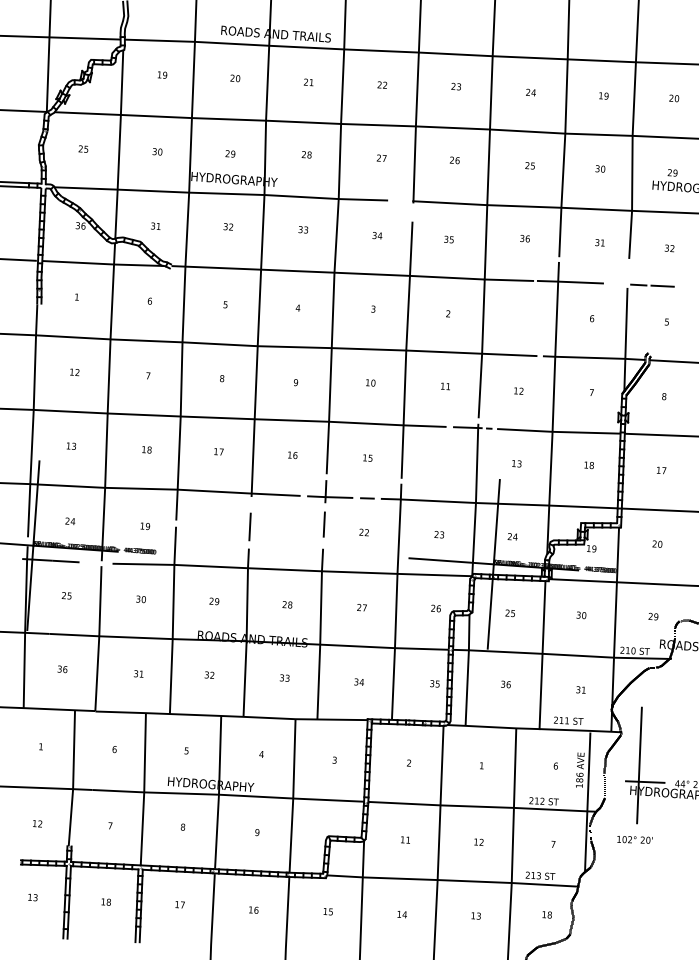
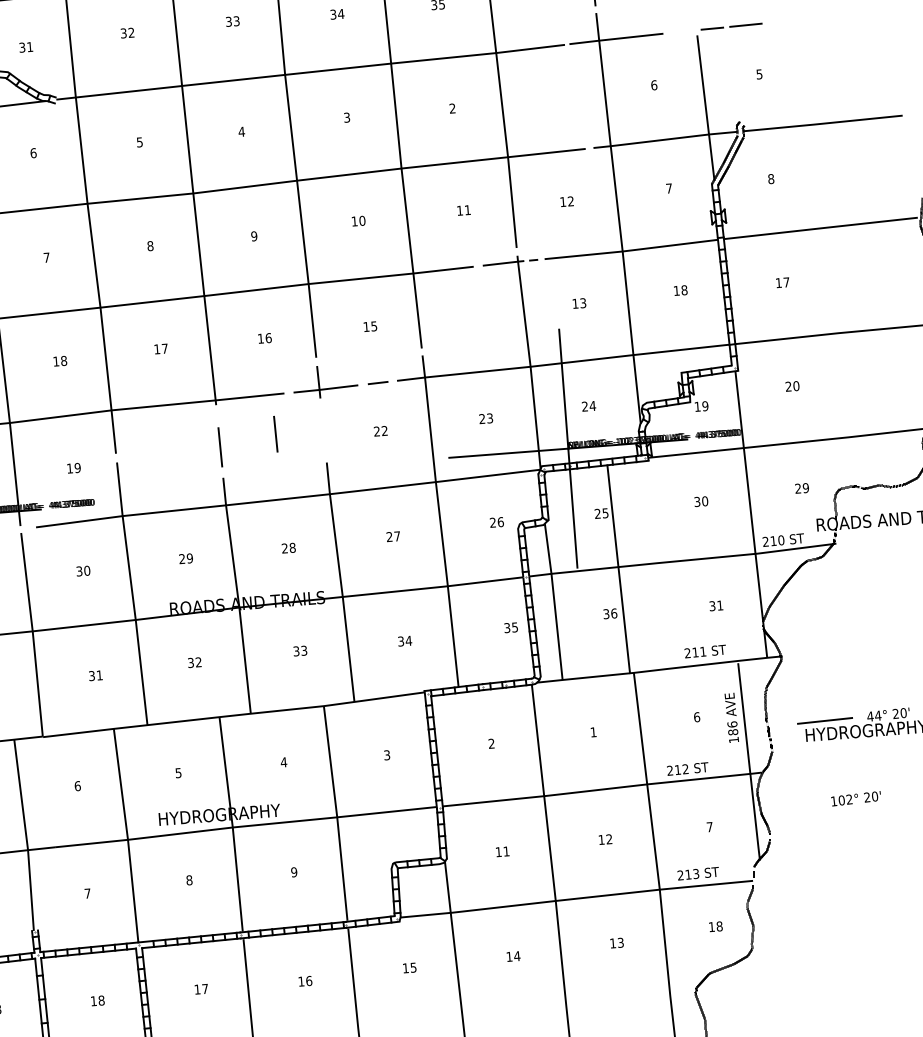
line: (323, 524) -> (274, 434), moved
line: (542, 655) -> (618, 569), moved
line: (639, 765) -> (813, 699), removed
text: (634, 839) -> (855, 798), moved

